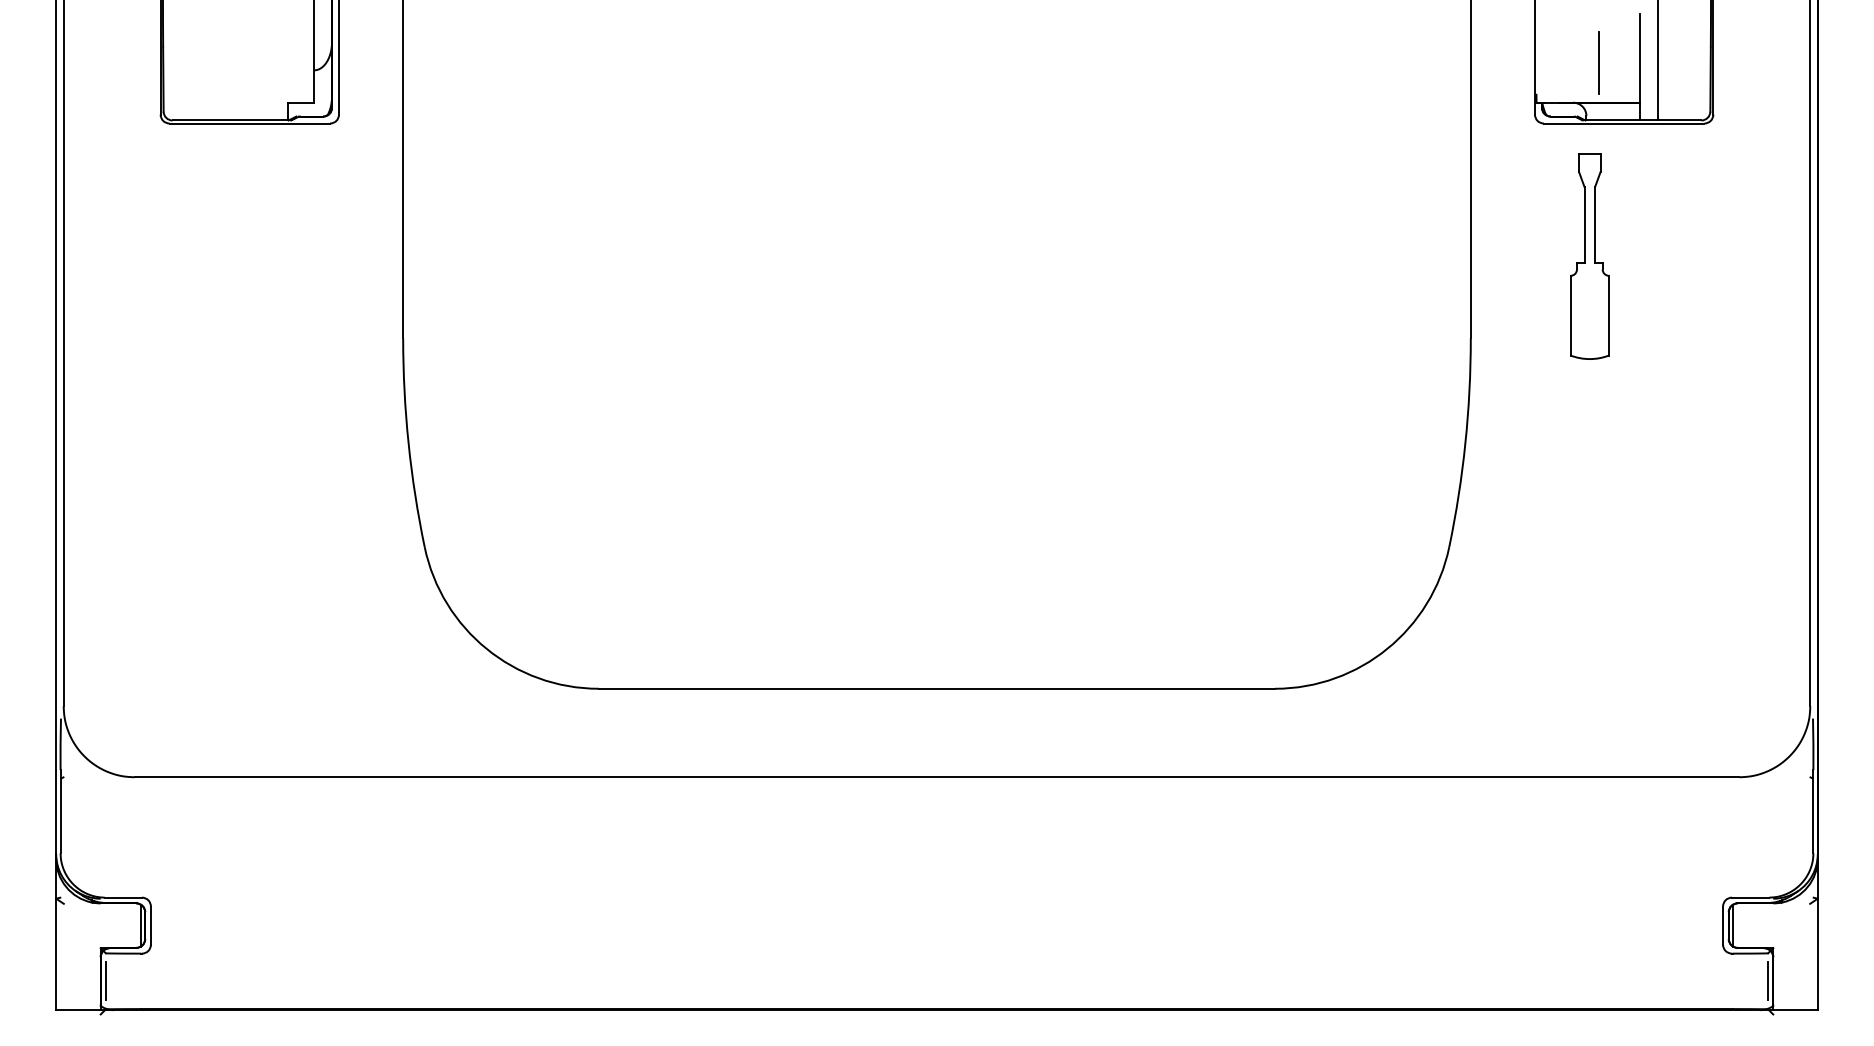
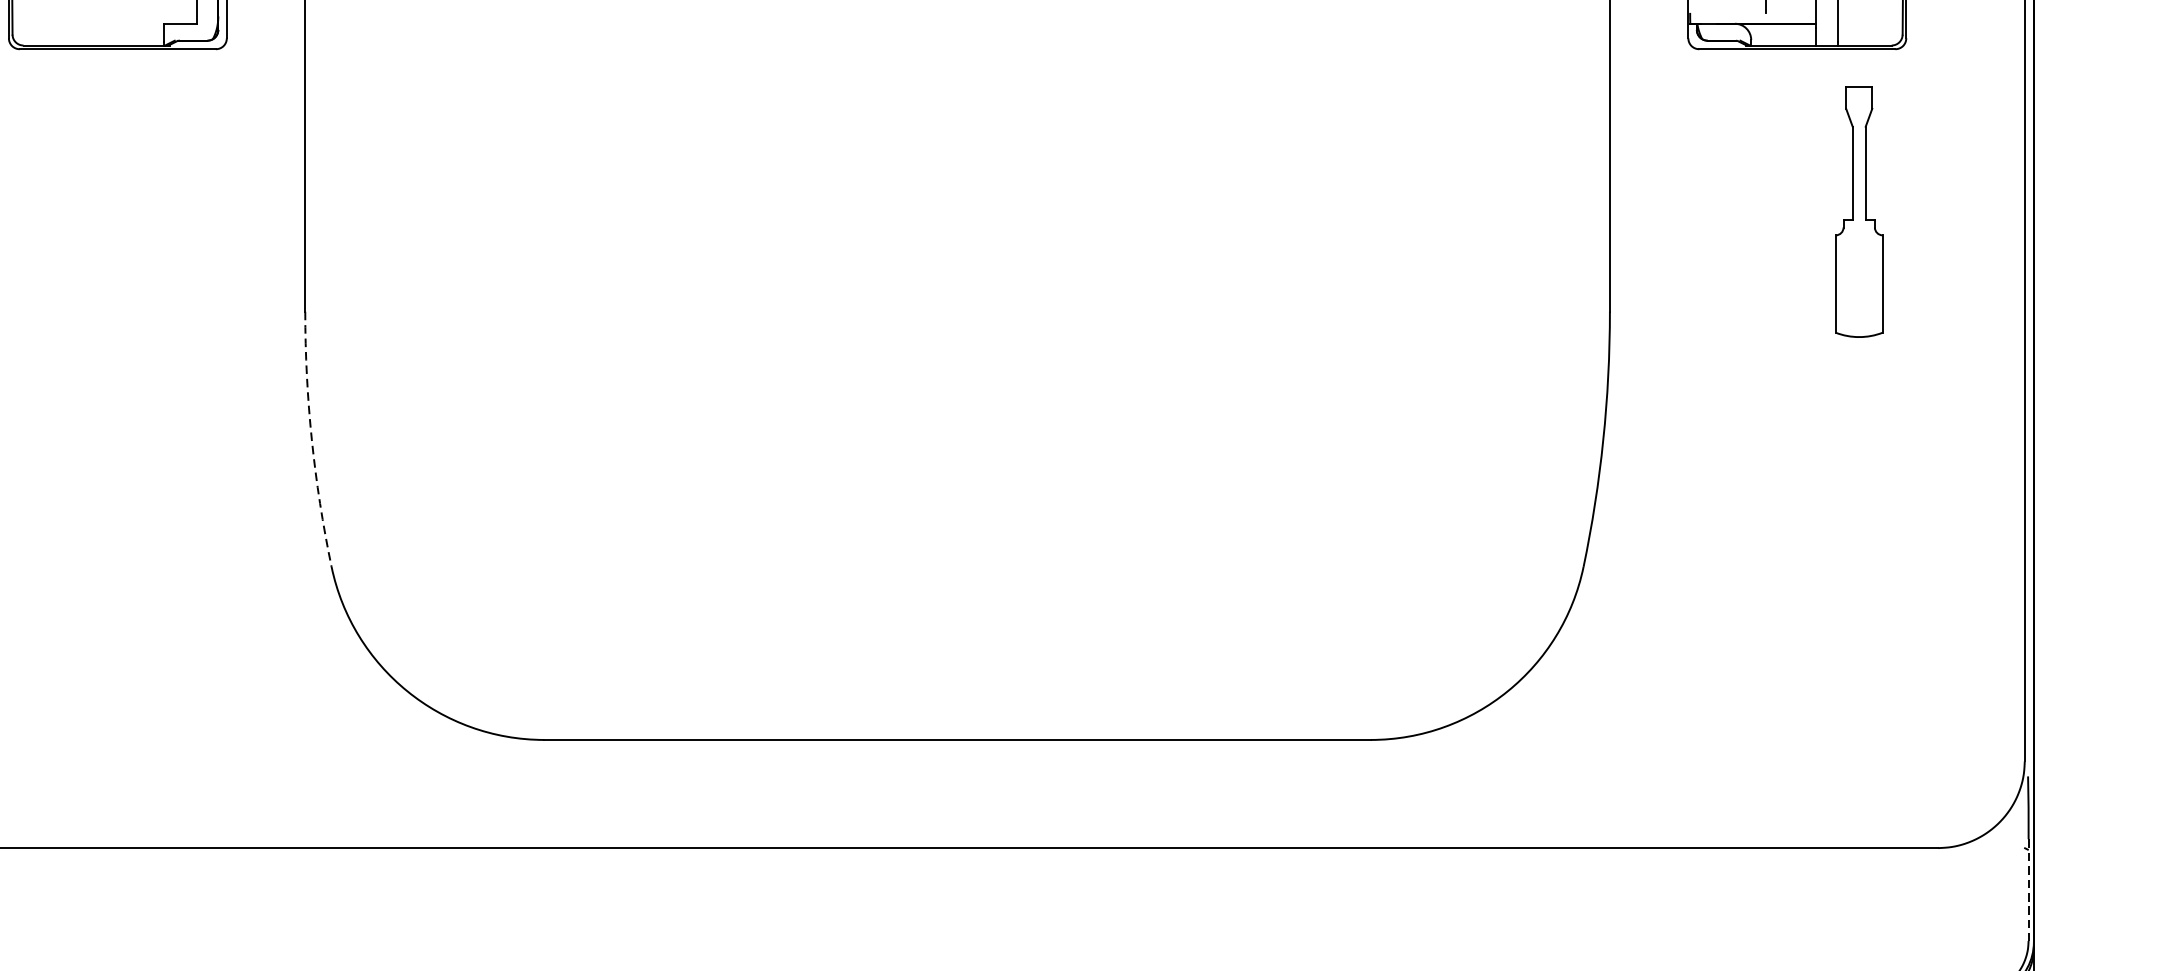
part: (1589, 256) -> (1858, 211), moved
arc: (408, 443) -> (311, 440), solid -> dashed
line: (1813, 811) -> (2028, 889), solid -> dashed

